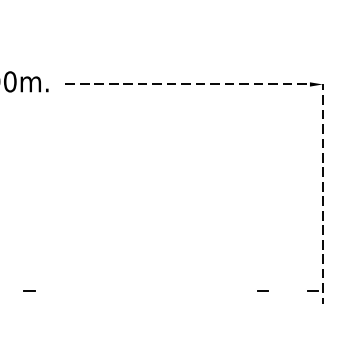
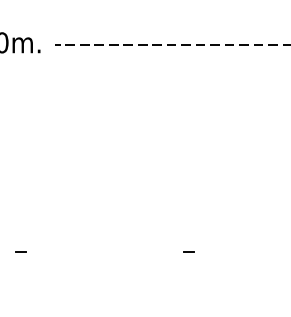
line: (262, 290) -> (188, 251), moved

